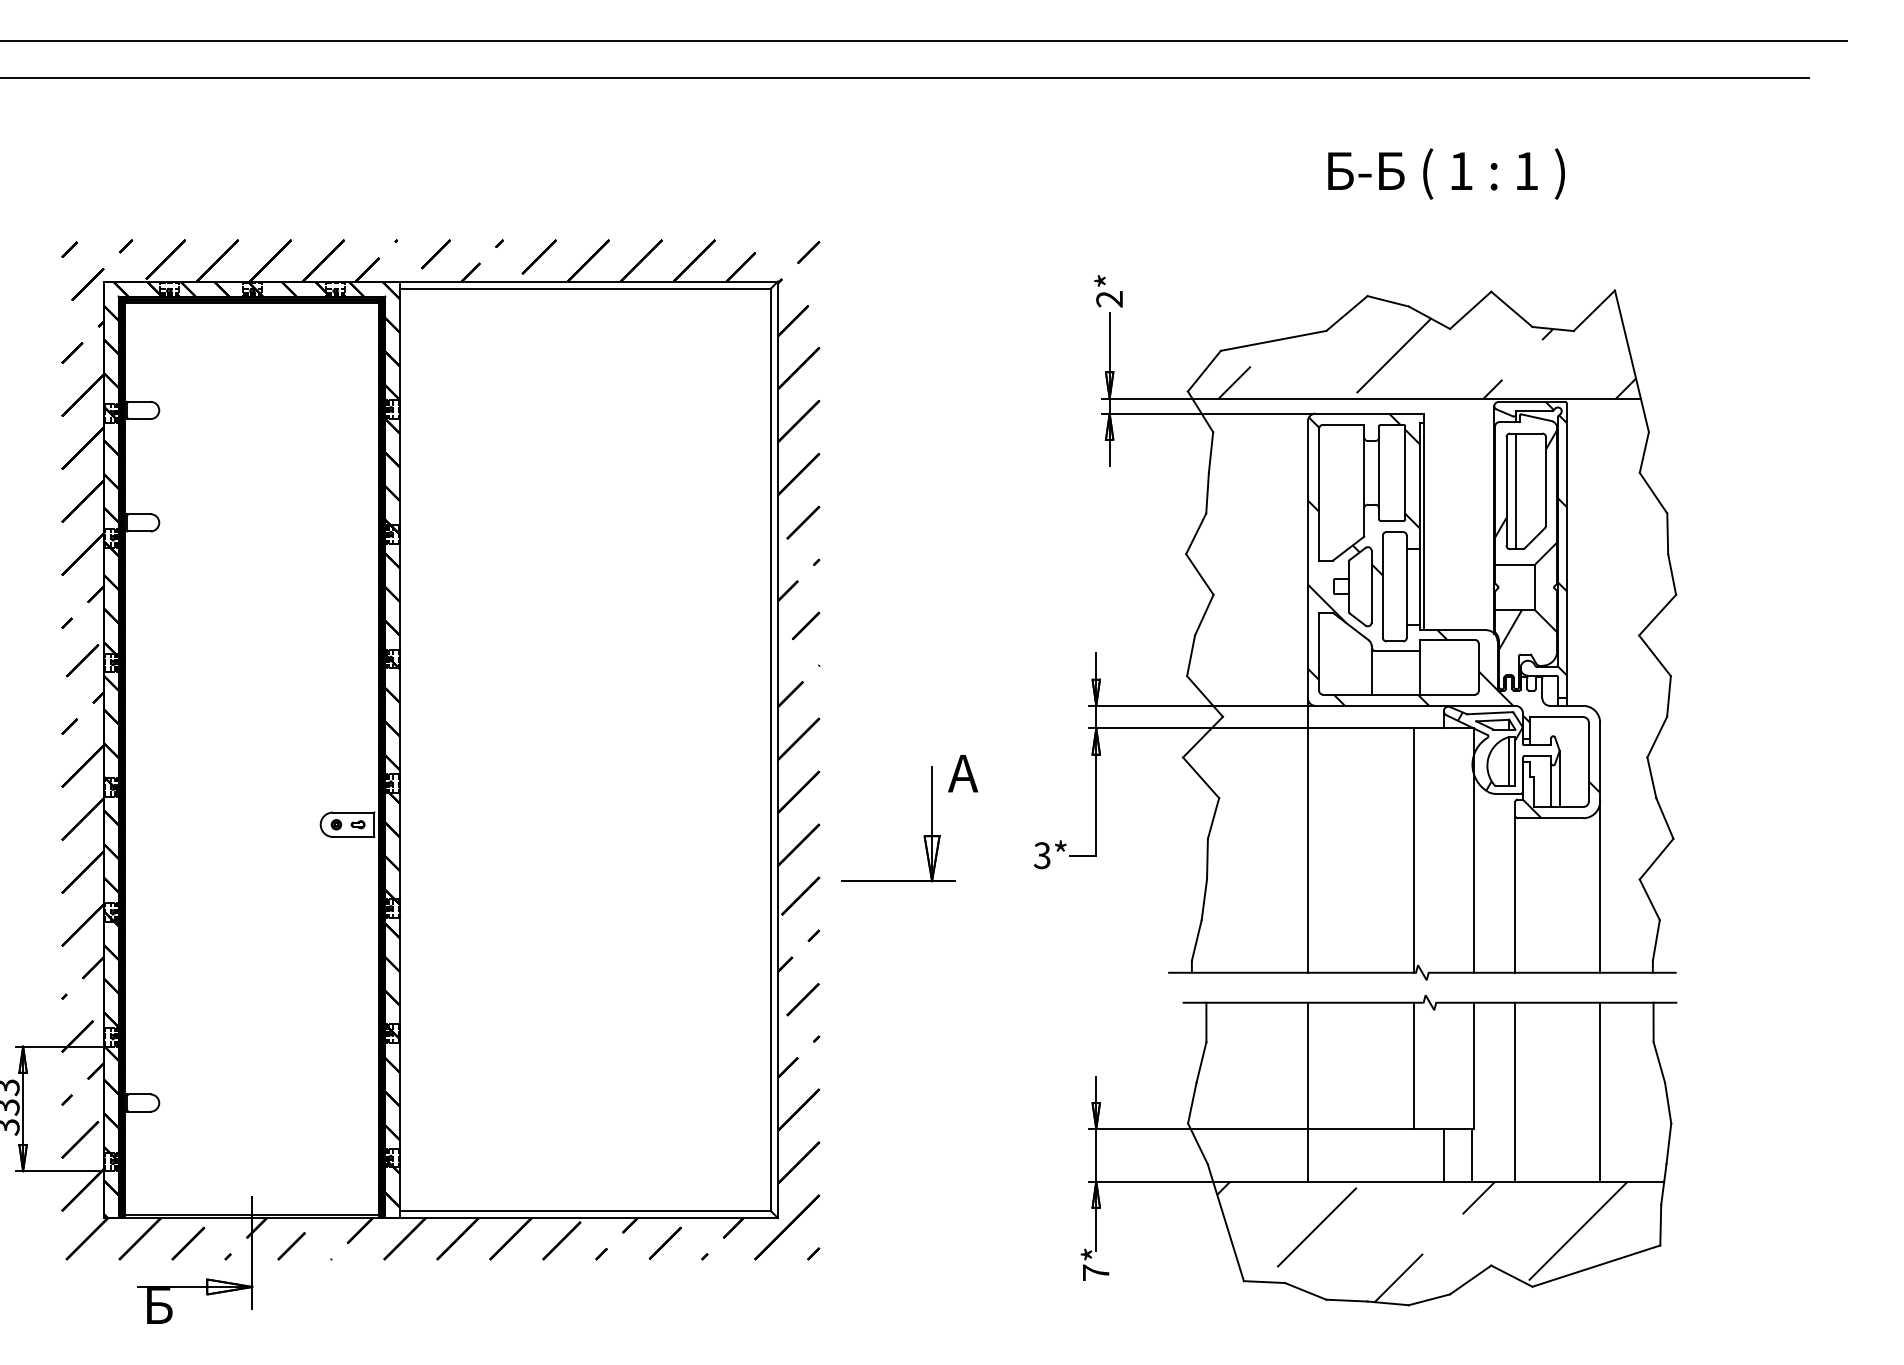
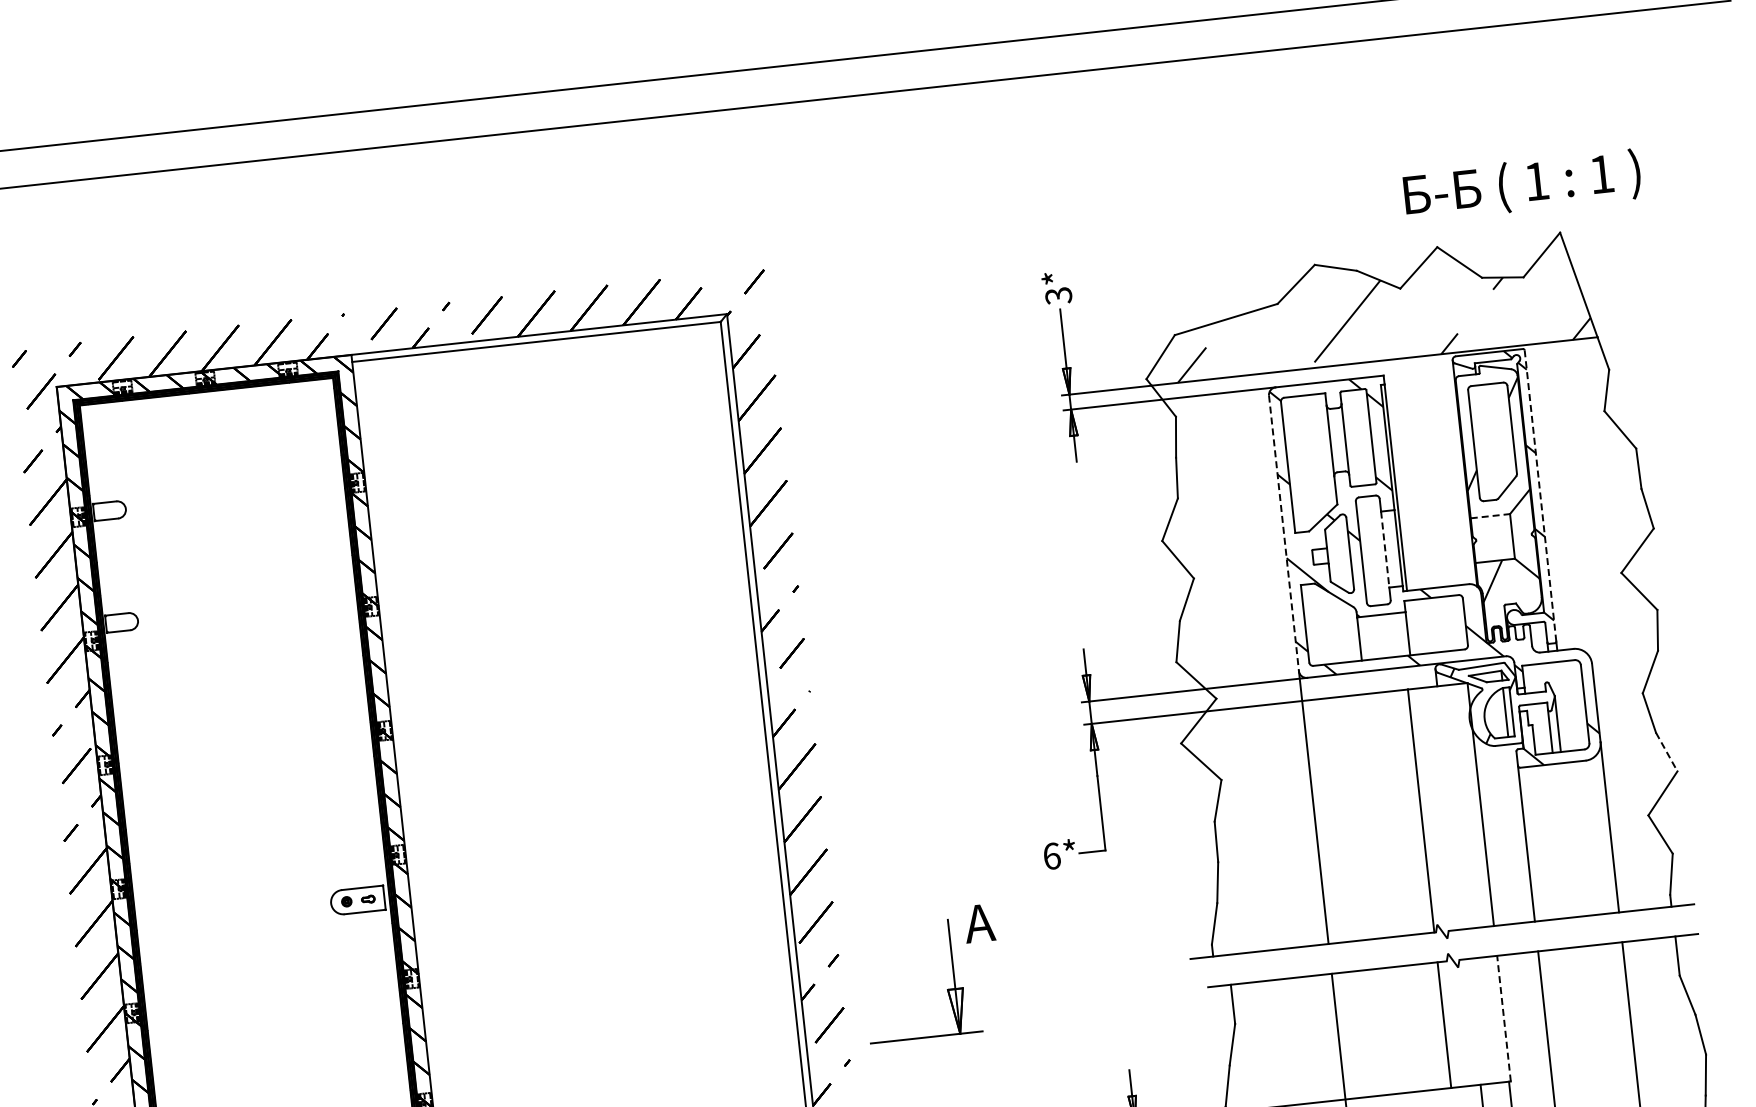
text: (1446, 173) -> (1522, 185), moved
text: (1109, 299) -> (1058, 296), 2* -> 3*
line: (1516, 491) -> (1483, 443), removed
line: (1567, 549) -> (1540, 495), solid -> dashed
line: (1307, 559) -> (1283, 533), solid -> dashed
line: (1515, 564) -> (1490, 515), solid -> dashed
line: (1406, 587) -> (1384, 550), solid -> dashed
part: (931, 818) -> (952, 971), moved
line: (1665, 818) -> (1667, 752), solid -> dashed
text: (1041, 855) -> (1051, 856), 3* -> 6*
line: (1474, 1065) -> (1504, 1018), solid -> dashed

